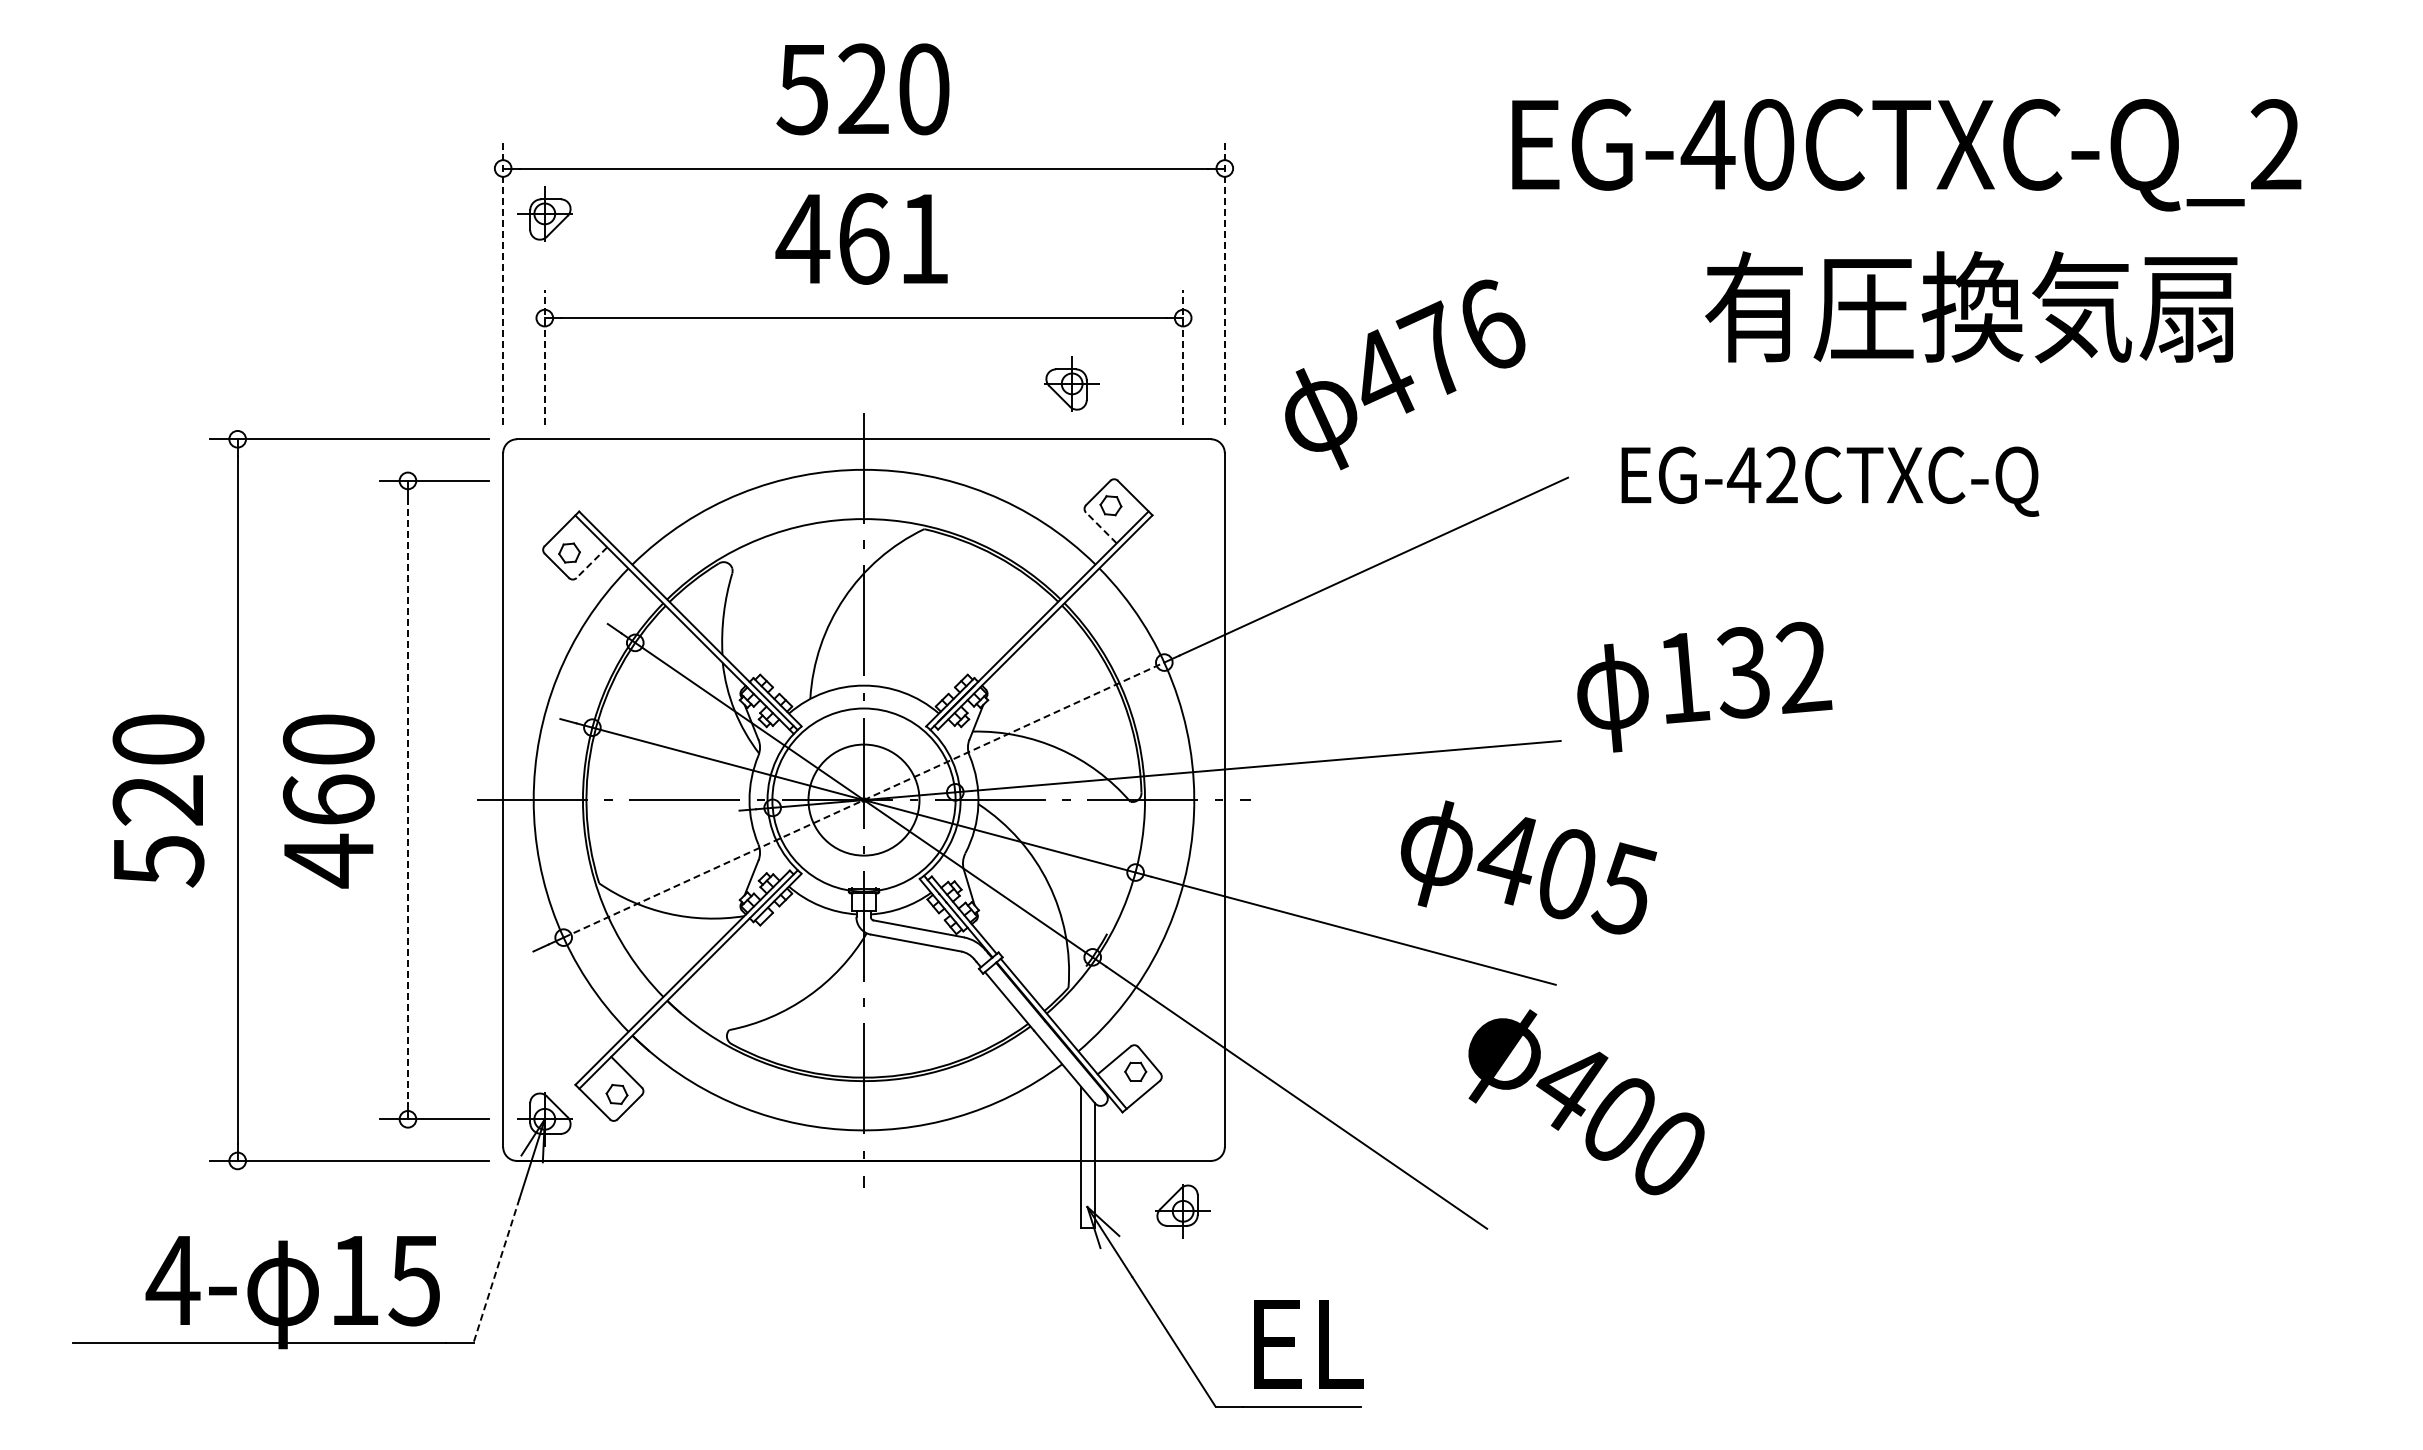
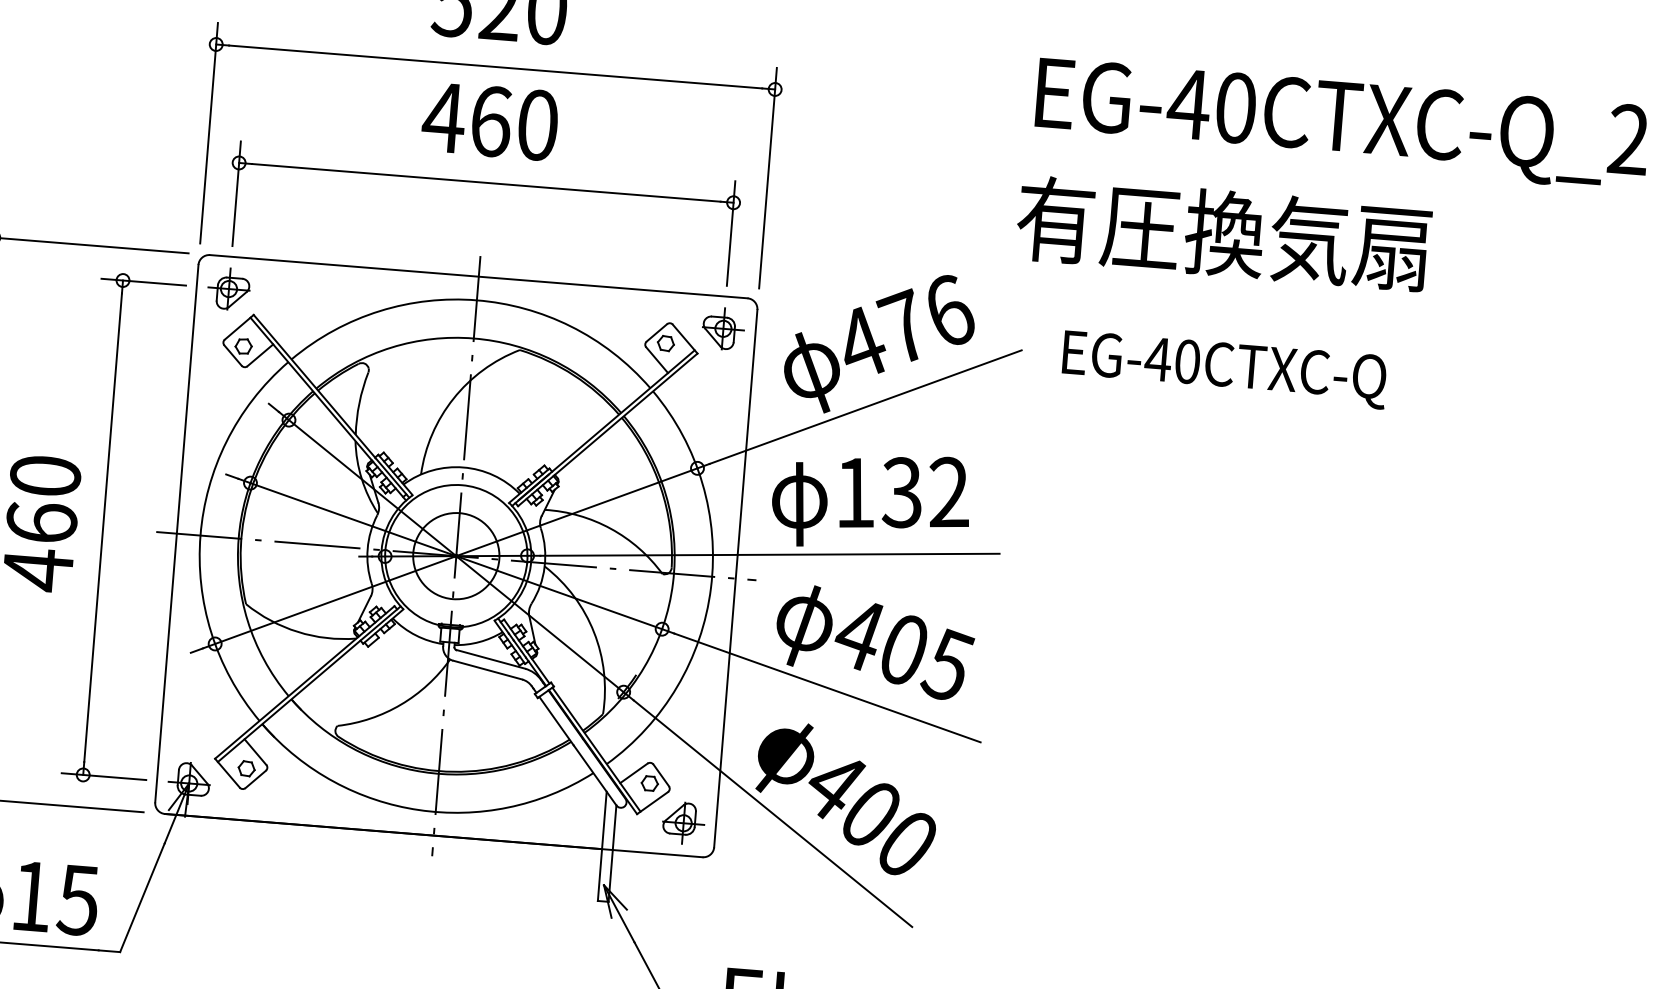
text: (1906, 155) -> (1341, 124), moved
part: (544, 213) -> (228, 288), moved
text: (924, 238) -> (538, 124), 461 -> 460
line: (503, 282) -> (209, 132), dashed -> solid
line: (1224, 282) -> (767, 177), dashed -> solid
text: (1971, 307) -> (1223, 233), moved
line: (544, 357) -> (236, 193), dashed -> solid
line: (1183, 357) -> (731, 233), dashed -> solid
text: (1405, 374) -> (879, 343), moved
part: (1071, 383) -> (722, 328), moved
text: (1781, 474) -> (1187, 361), EG-42CTXC-Q -> EG-40CTXC-Q
line: (1101, 528) -> (657, 360), dashed -> solid
line: (591, 562) -> (260, 355), dashed -> solid
text: (1704, 686) -> (871, 500), moved
line: (864, 799) -> (456, 555), dashed -> solid
line: (407, 800) -> (102, 528), dashed -> solid
text: (1528, 867) -> (874, 642), moved
text: (1586, 1102) -> (846, 799), moved
part: (1182, 1211) -> (683, 823), moved
line: (496, 1270) -> (142, 897), dashed -> solid

